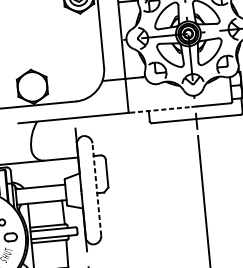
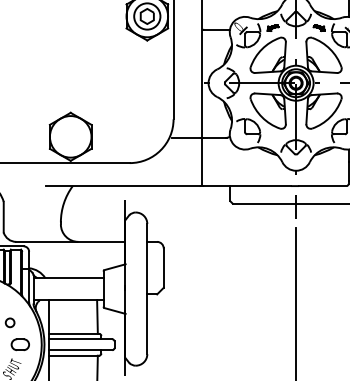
line: (160, 110) -> (247, 186), dashed -> solid
line: (96, 189) -> (147, 288), dashed -> solid

